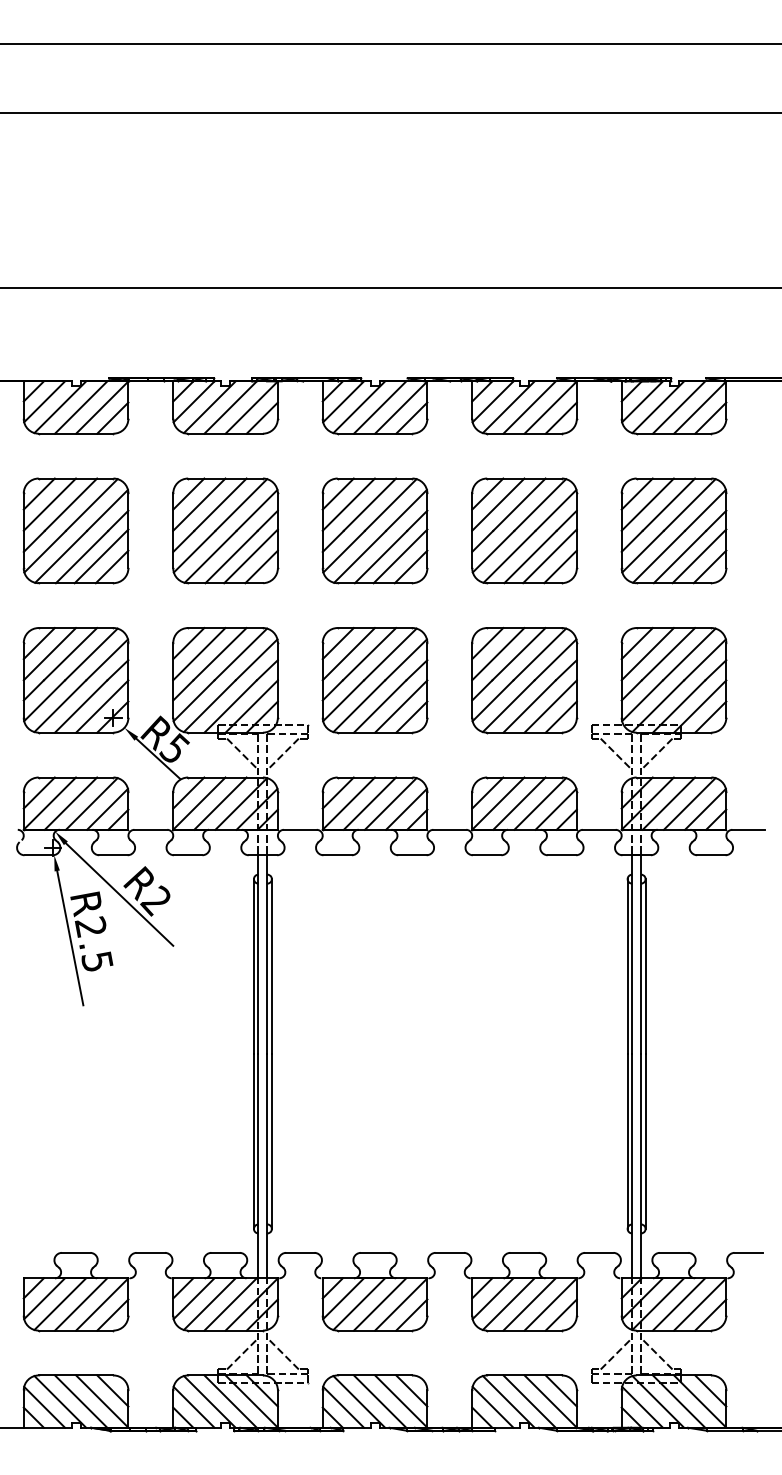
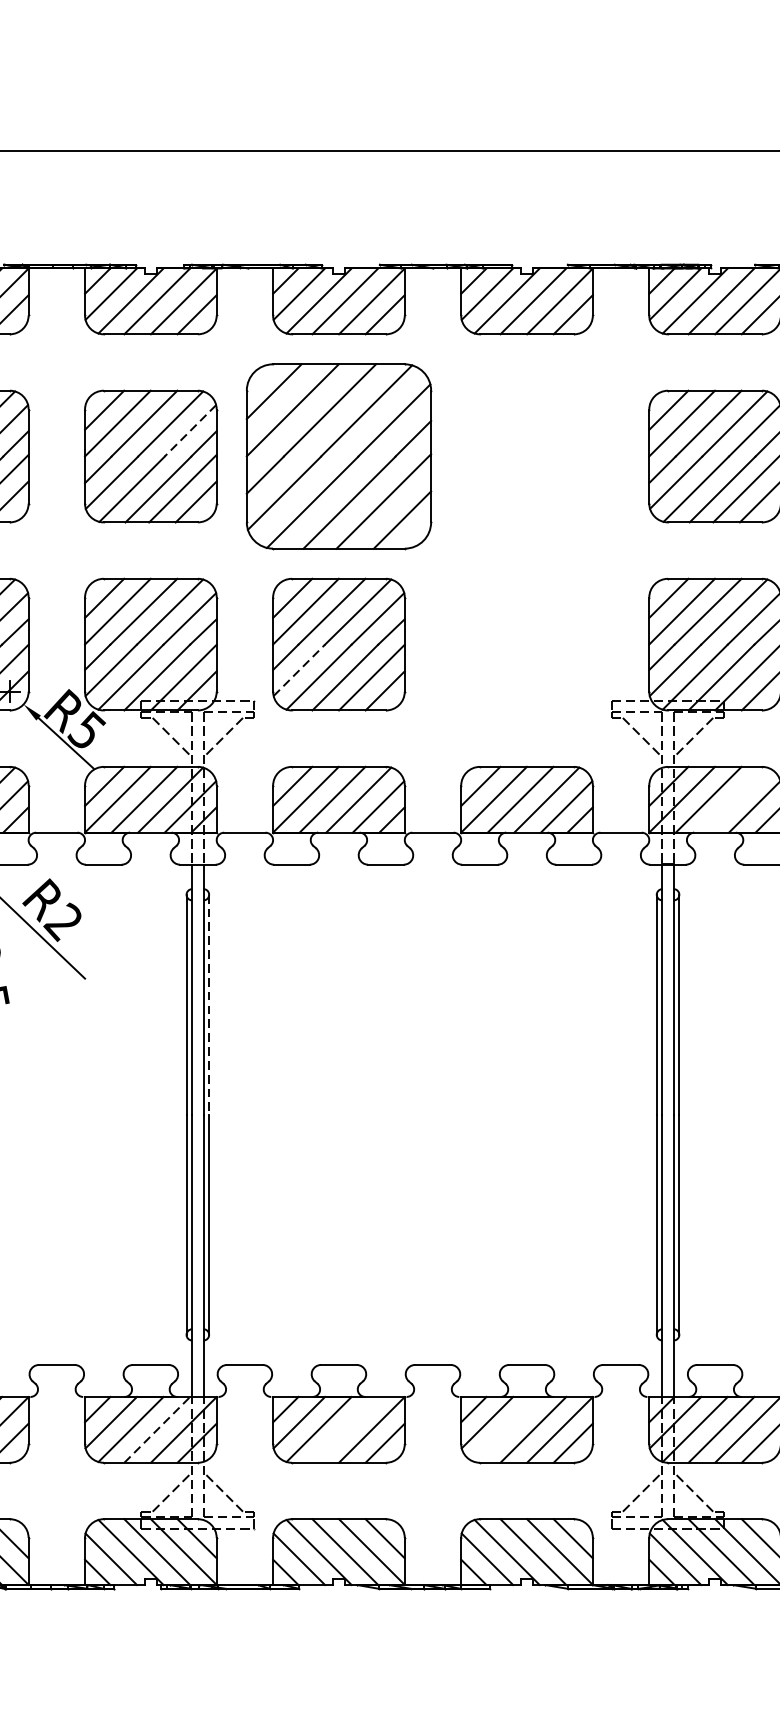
line: (257, 510) -> (191, 430), solid -> dashed
part: (374, 530) -> (338, 456), size x1.4
part: (524, 530) -> (526, 456), removed
part: (524, 680) -> (526, 644), removed
line: (343, 700) -> (299, 669), solid -> dashed
line: (689, 803) -> (734, 799), removed
line: (271, 967) -> (208, 1005), solid -> dashed
line: (508, 1303) -> (506, 1428), removed
line: (230, 1304) -> (157, 1429), solid -> dashed
line: (379, 1304) -> (344, 1429), removed

